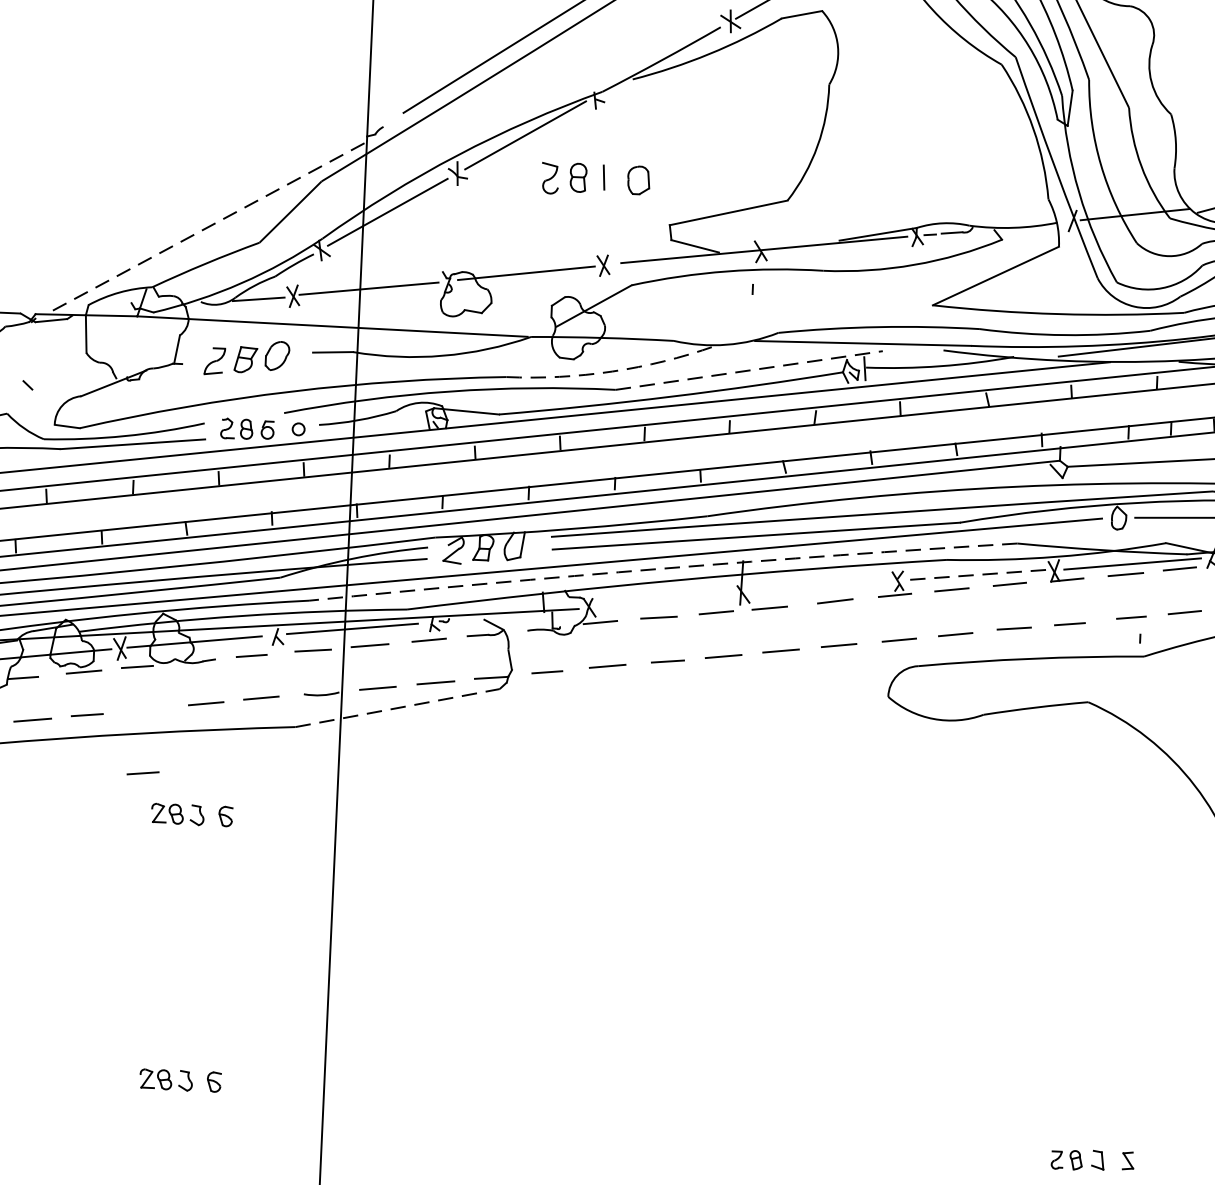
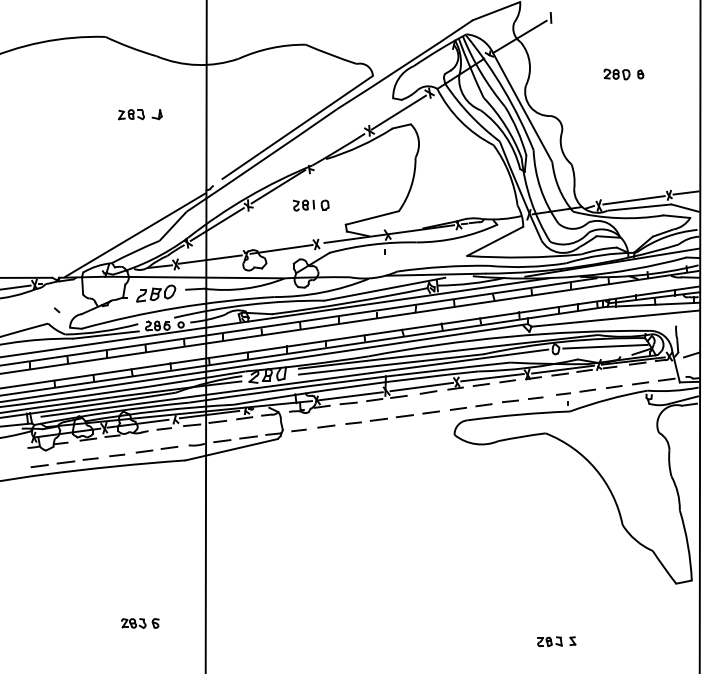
part: (594, 179) -> (310, 205), size x0.71
line: (204, 228) -> (134, 235), dashed -> solid
arc: (612, 371) -> (322, 292), dashed -> solid
line: (750, 371) -> (385, 289), dashed -> solid
arc: (662, 569) -> (349, 381), dashed -> solid
line: (977, 574) -> (492, 377), dashed -> solid
line: (820, 587) -> (421, 386), added
line: (661, 602) -> (349, 396), added
line: (399, 707) -> (232, 449), dashed -> solid
line: (143, 773) -> (117, 455), moved
part: (192, 815) -> (140, 502), removed

